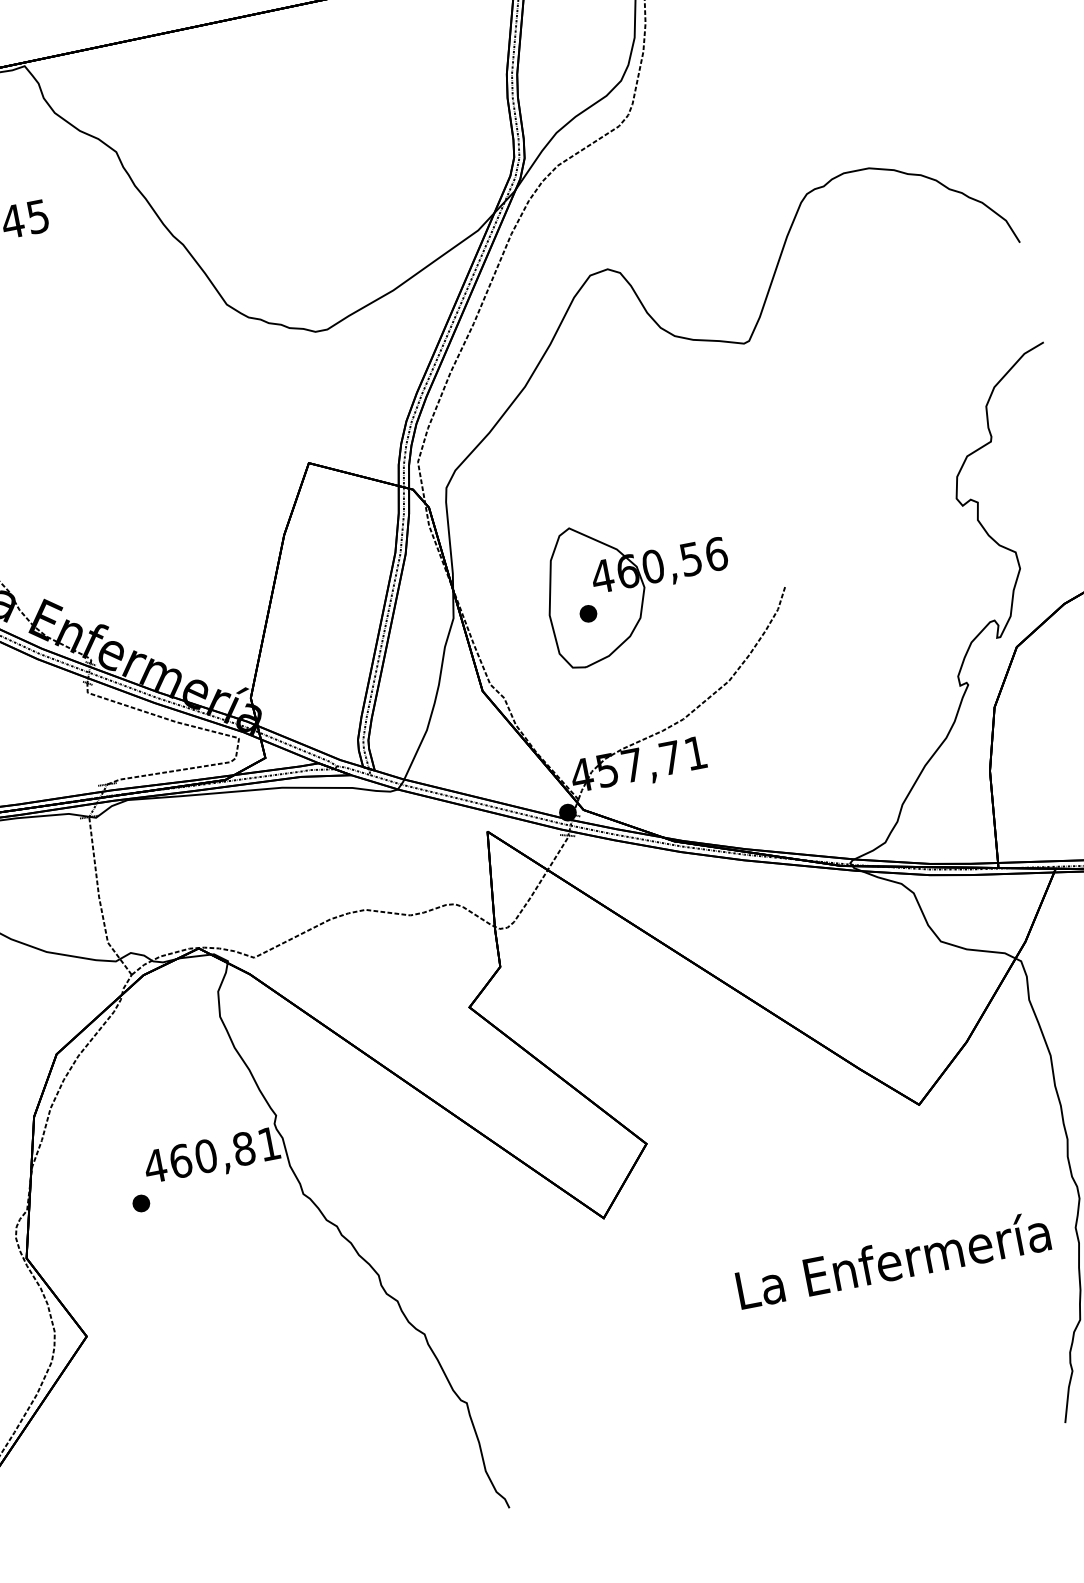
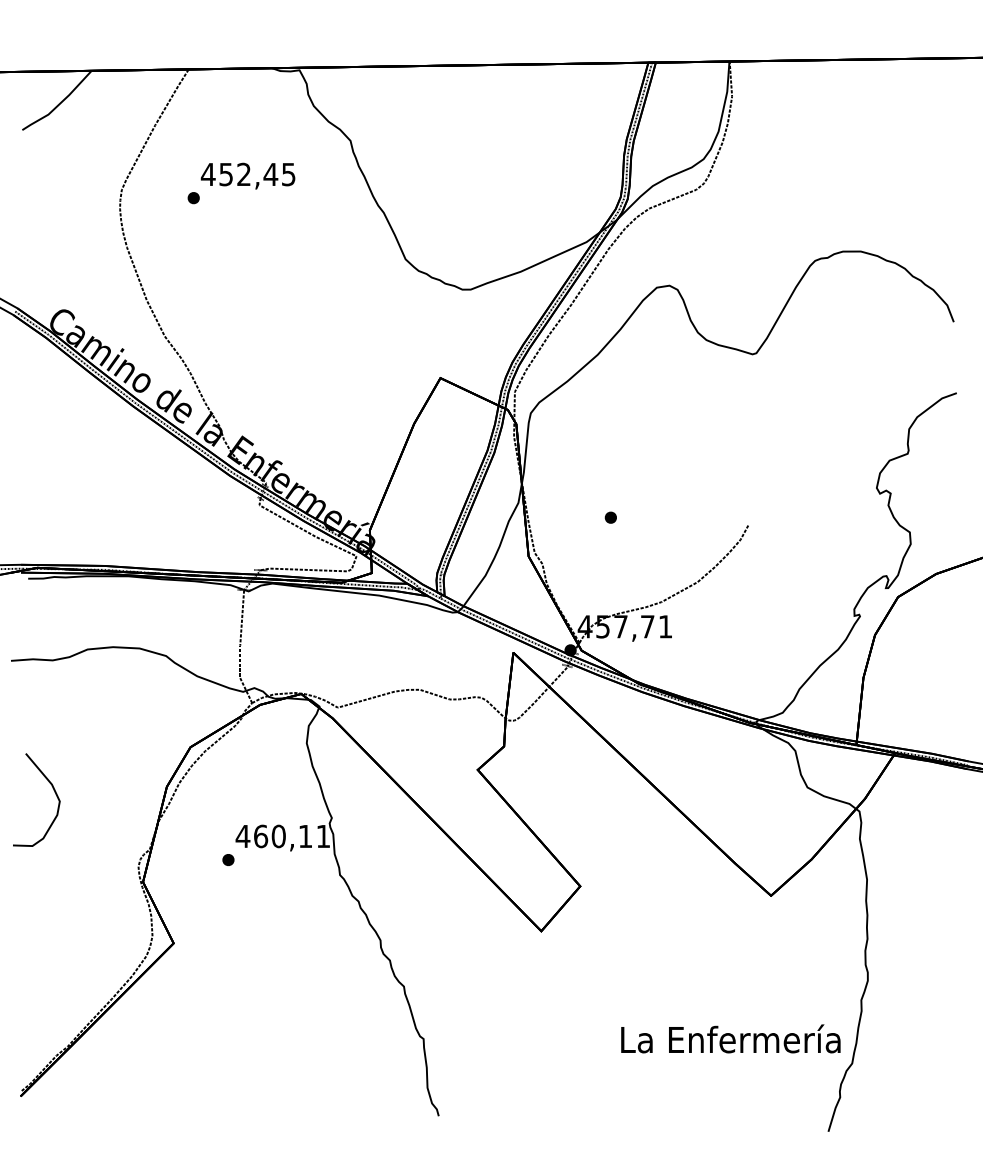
part: (638, 586) -> (648, 505), removed
text: (243, 1148) -> (305, 836), 460,81 -> 460,11
text: (892, 1259) -> (730, 1038), moved

